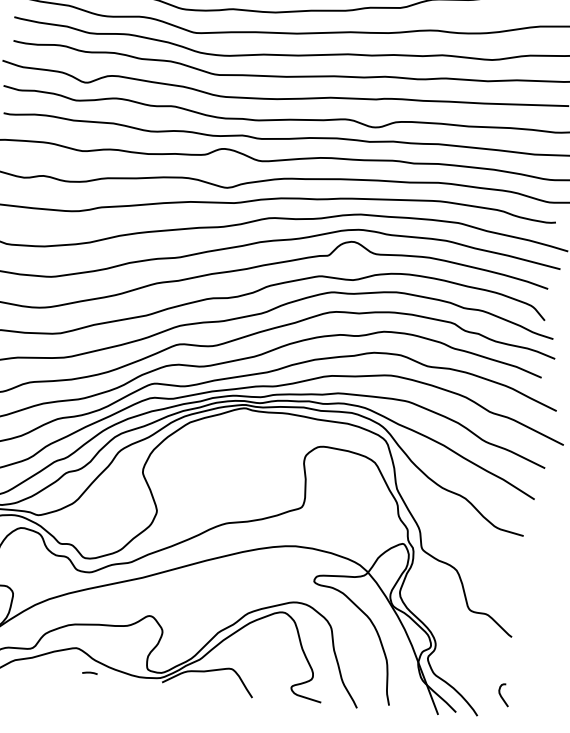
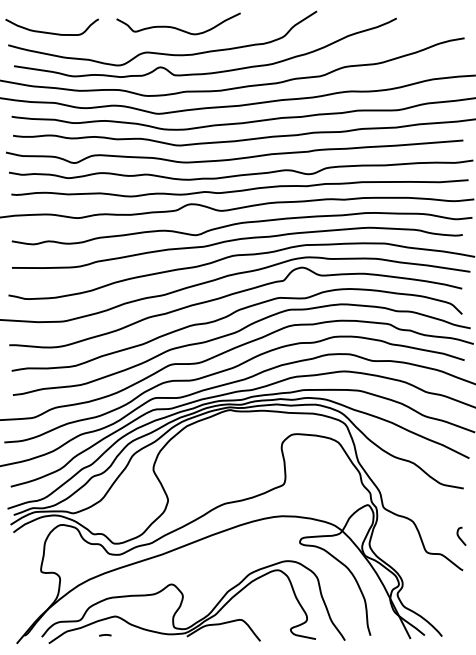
line: (90, 673) -> (105, 635), moved
curve: (501, 694) -> (459, 536), moved

